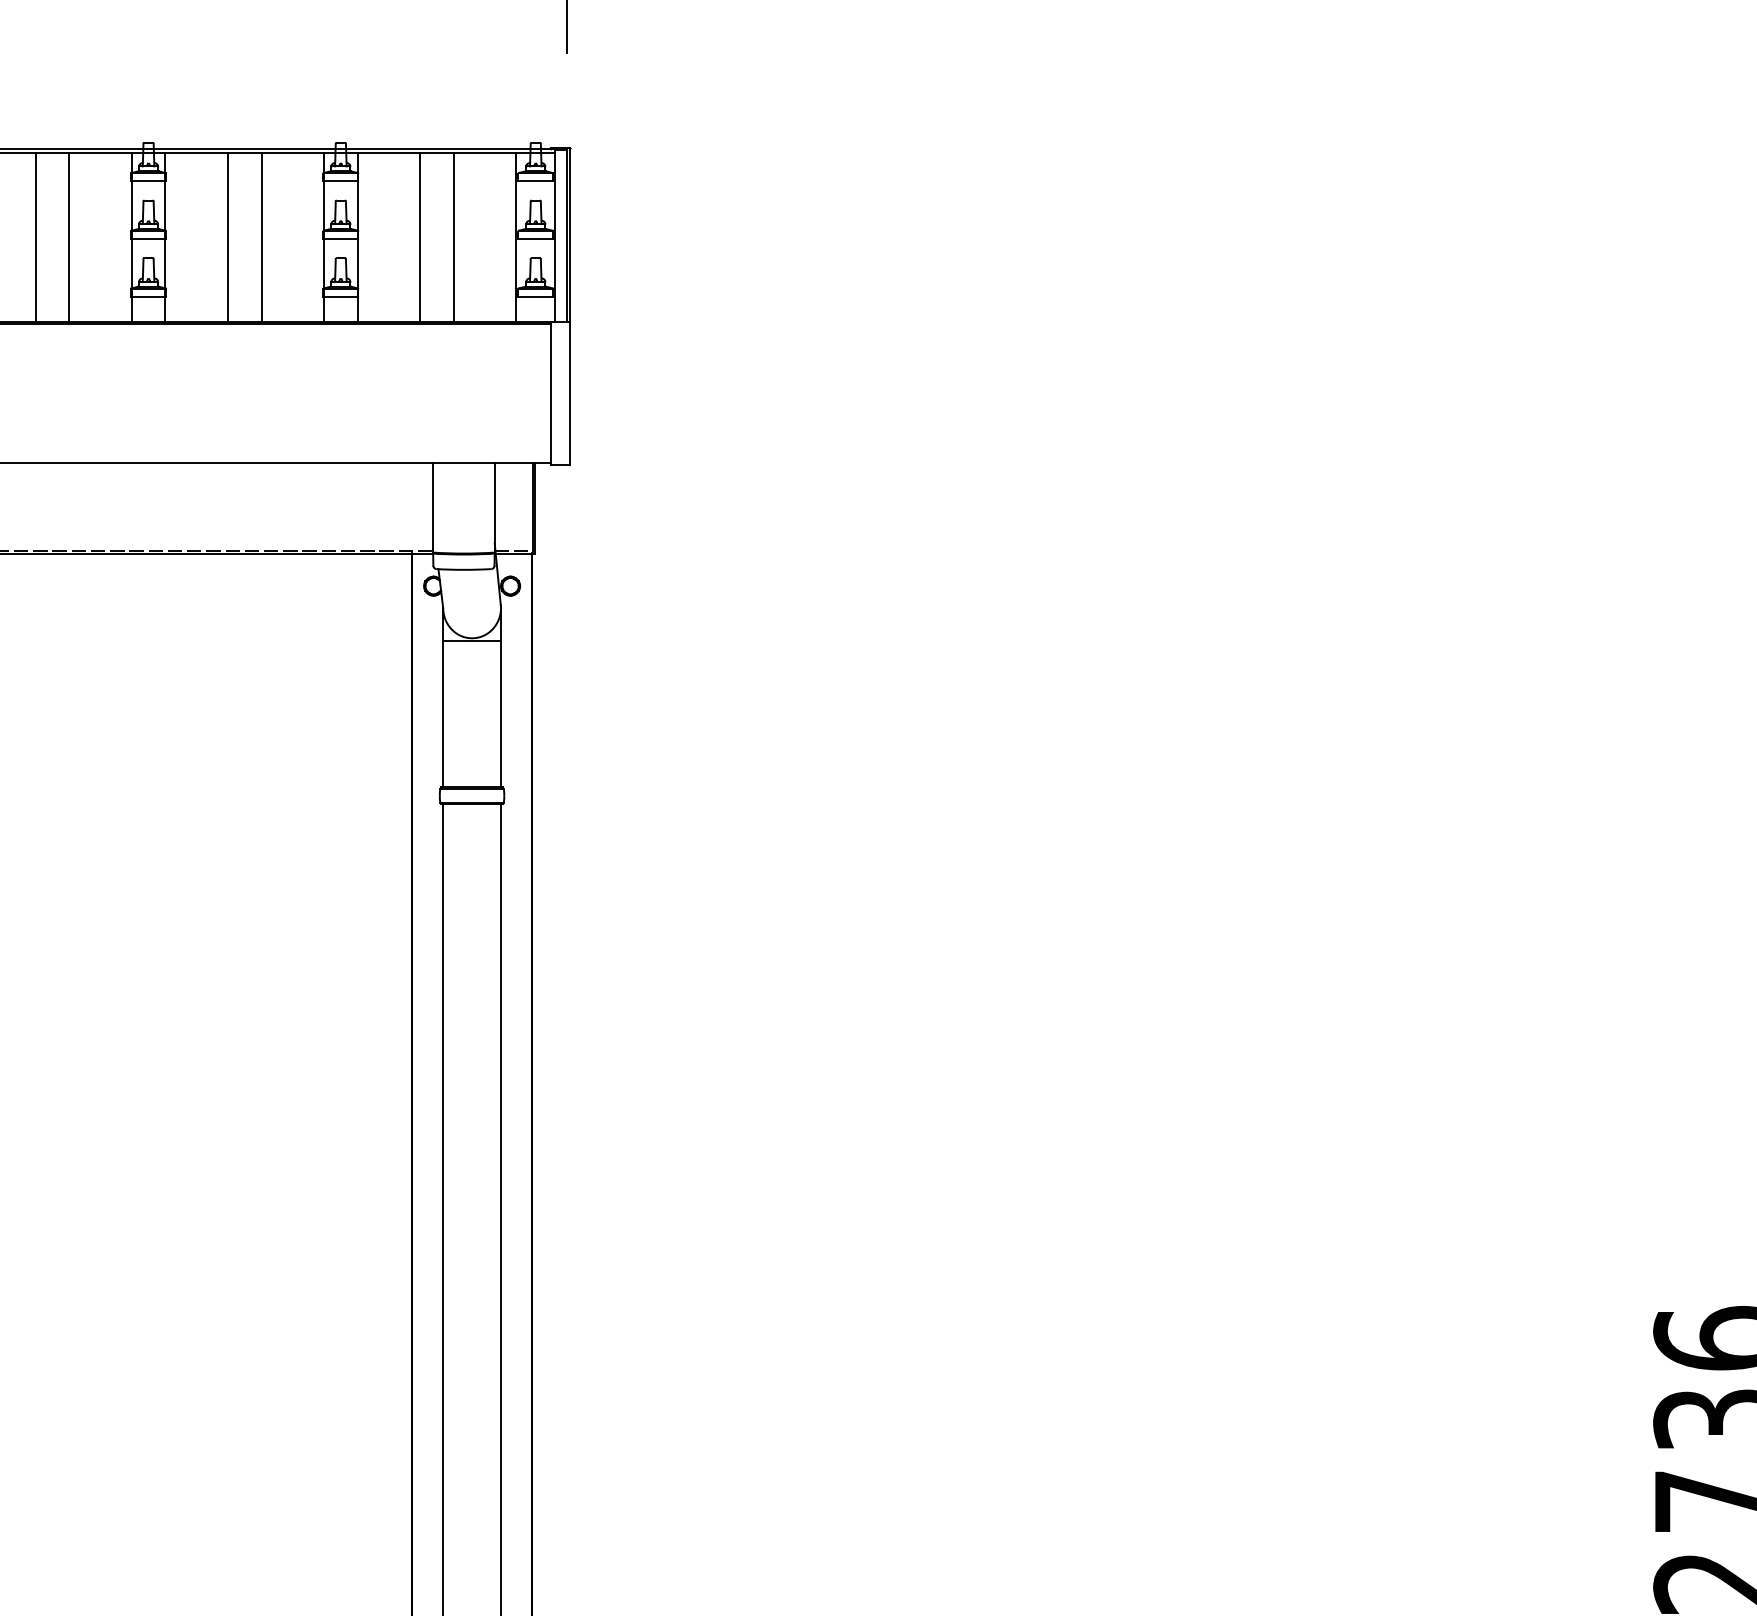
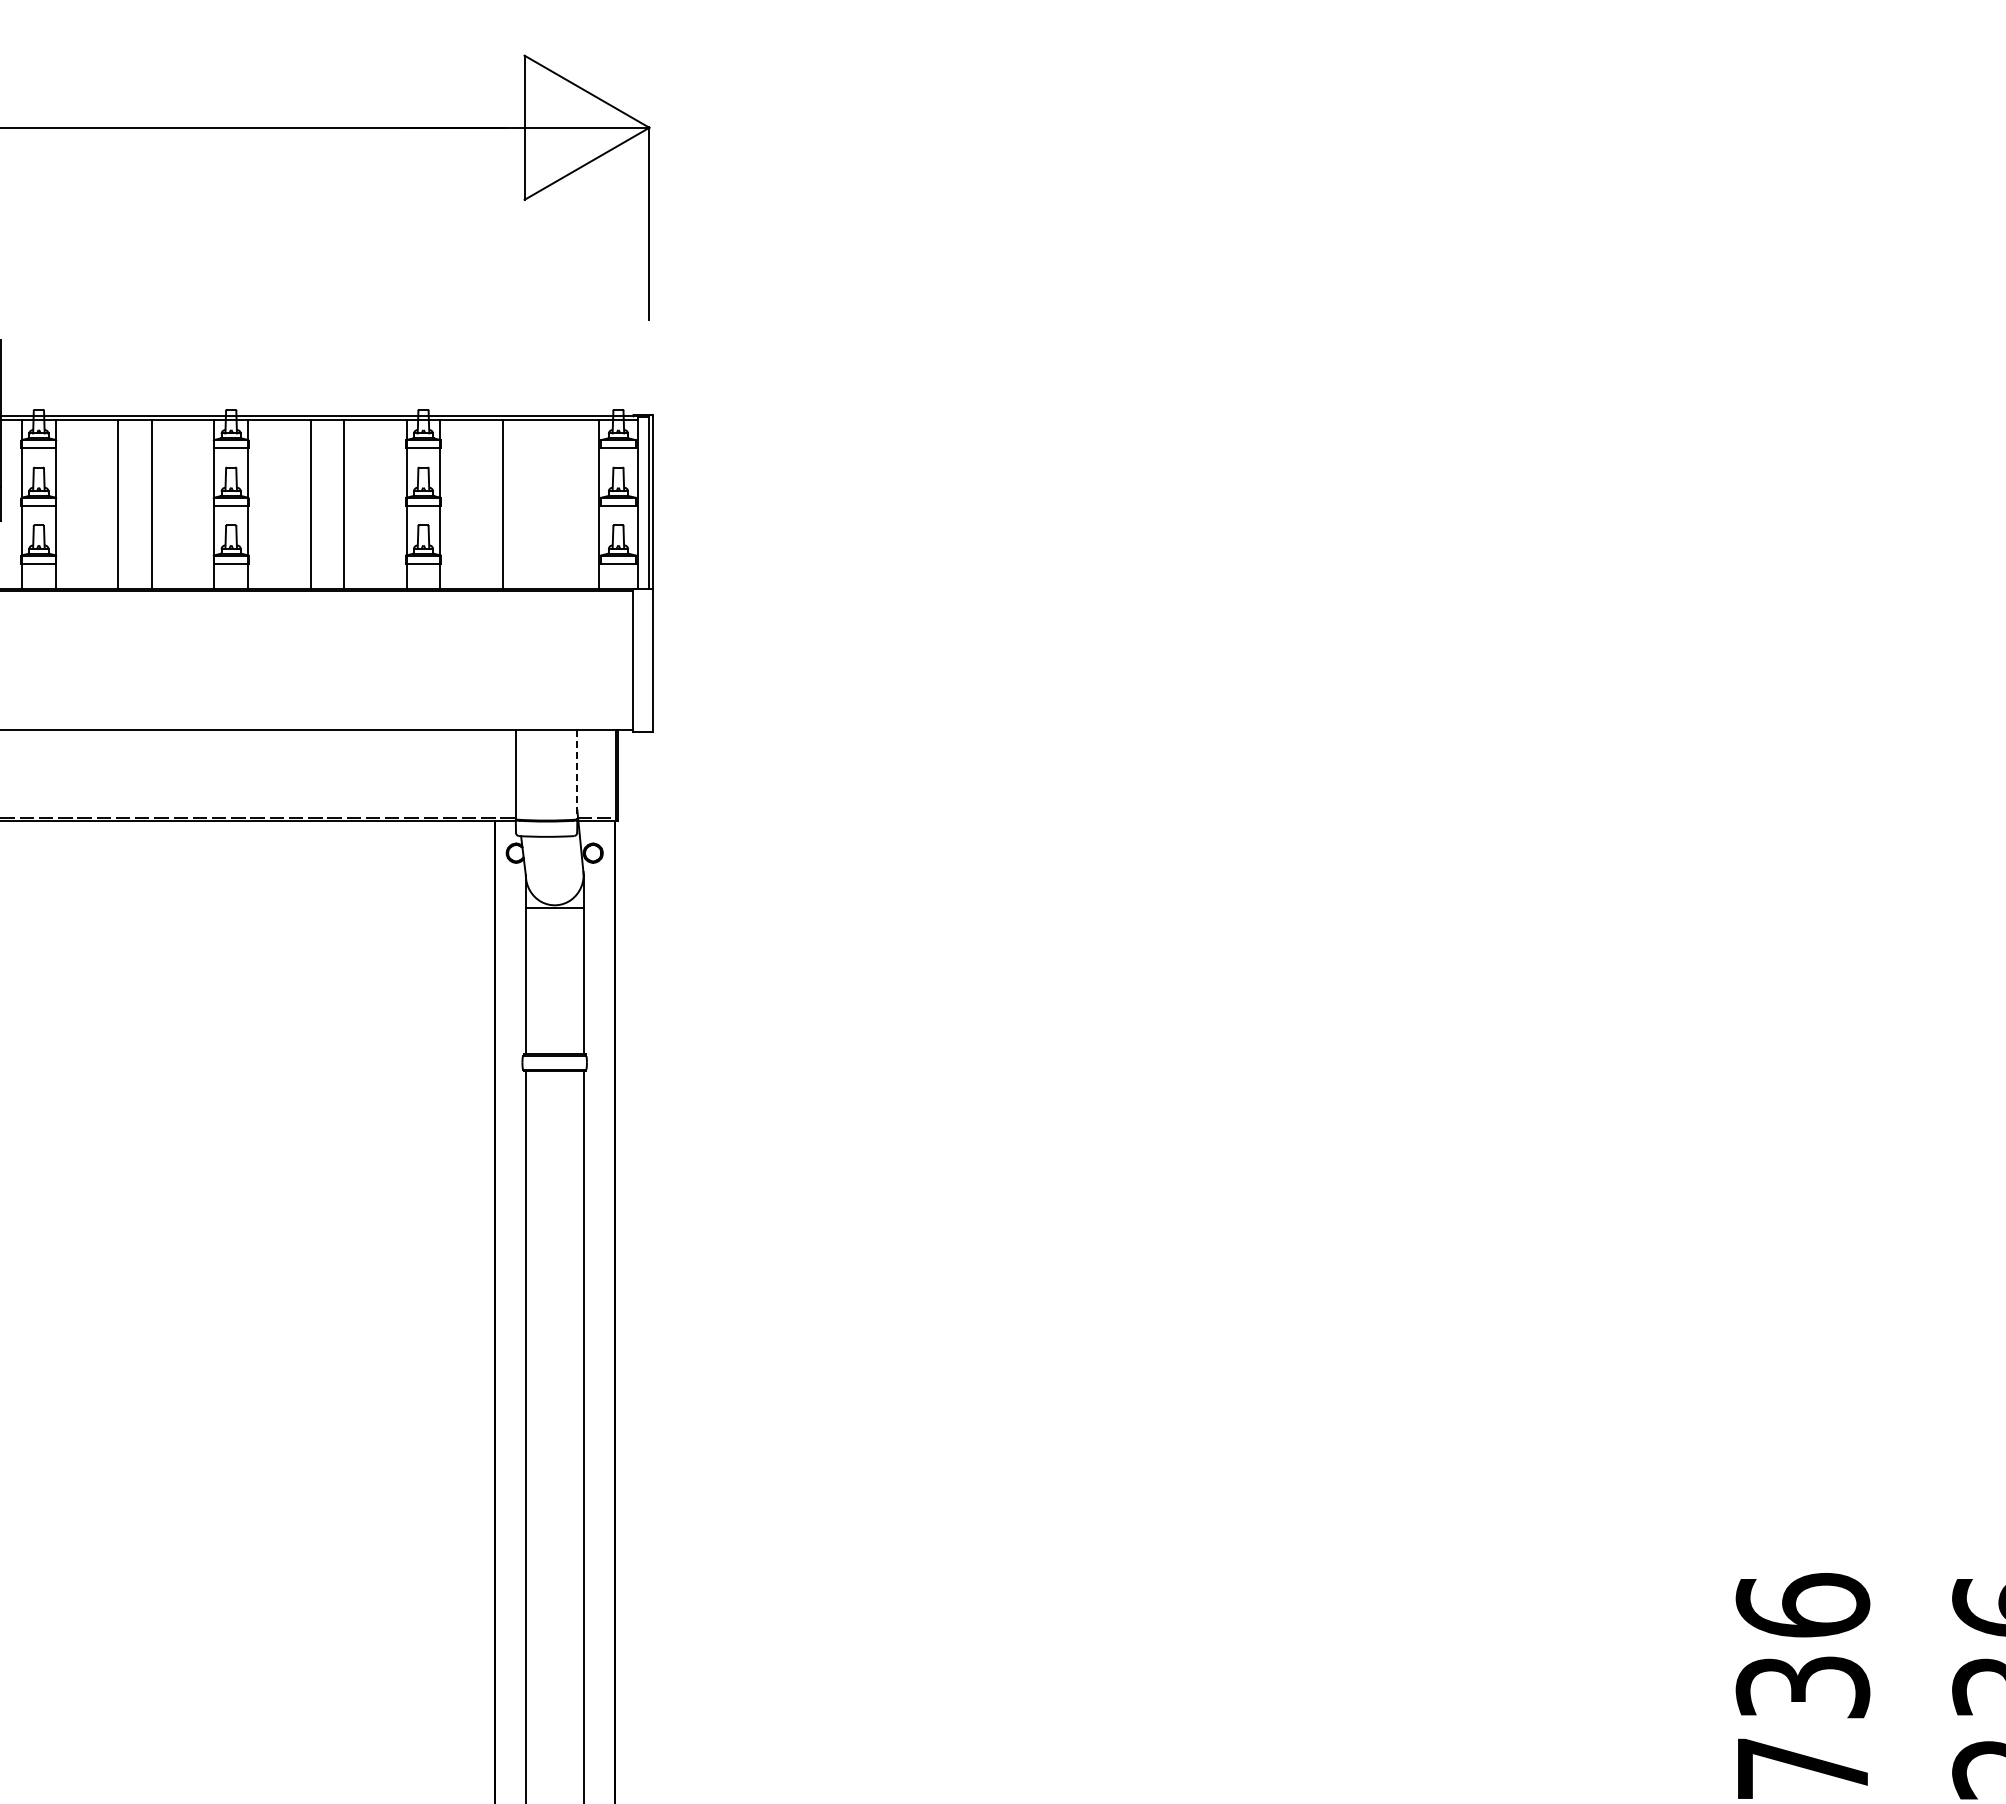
line: (453, 237) -> (536, 504), removed
line: (494, 507) -> (577, 774), solid -> dashed

